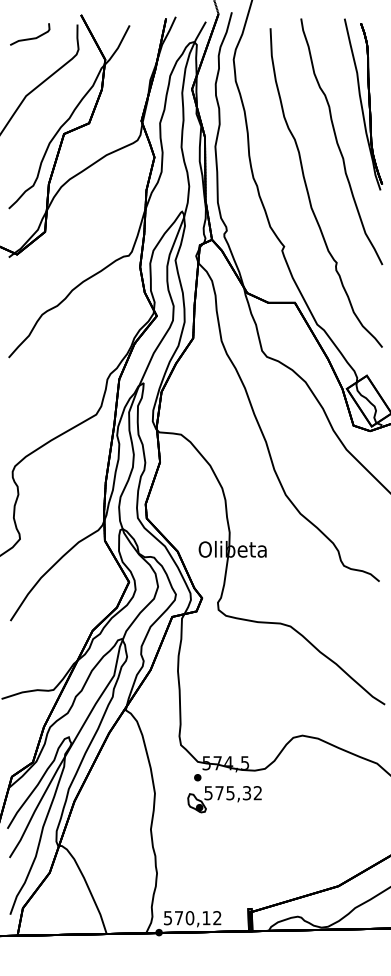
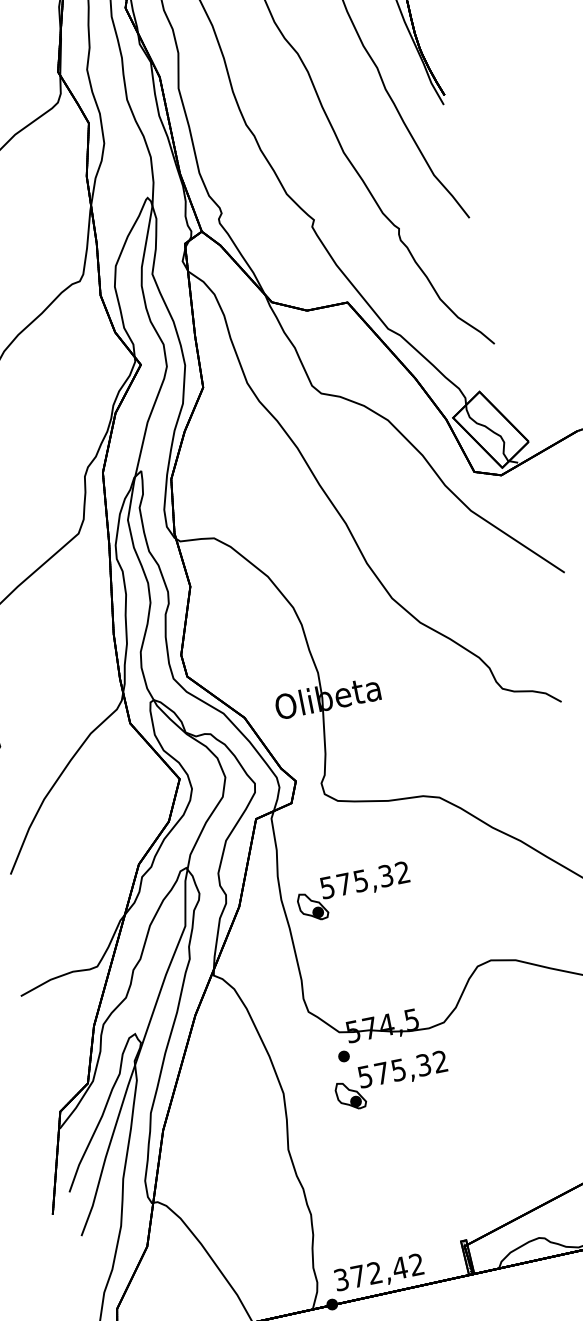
part: (224, 675) -> (353, 892), added
text: (187, 918) -> (371, 1274), 570,12 -> 372,42

